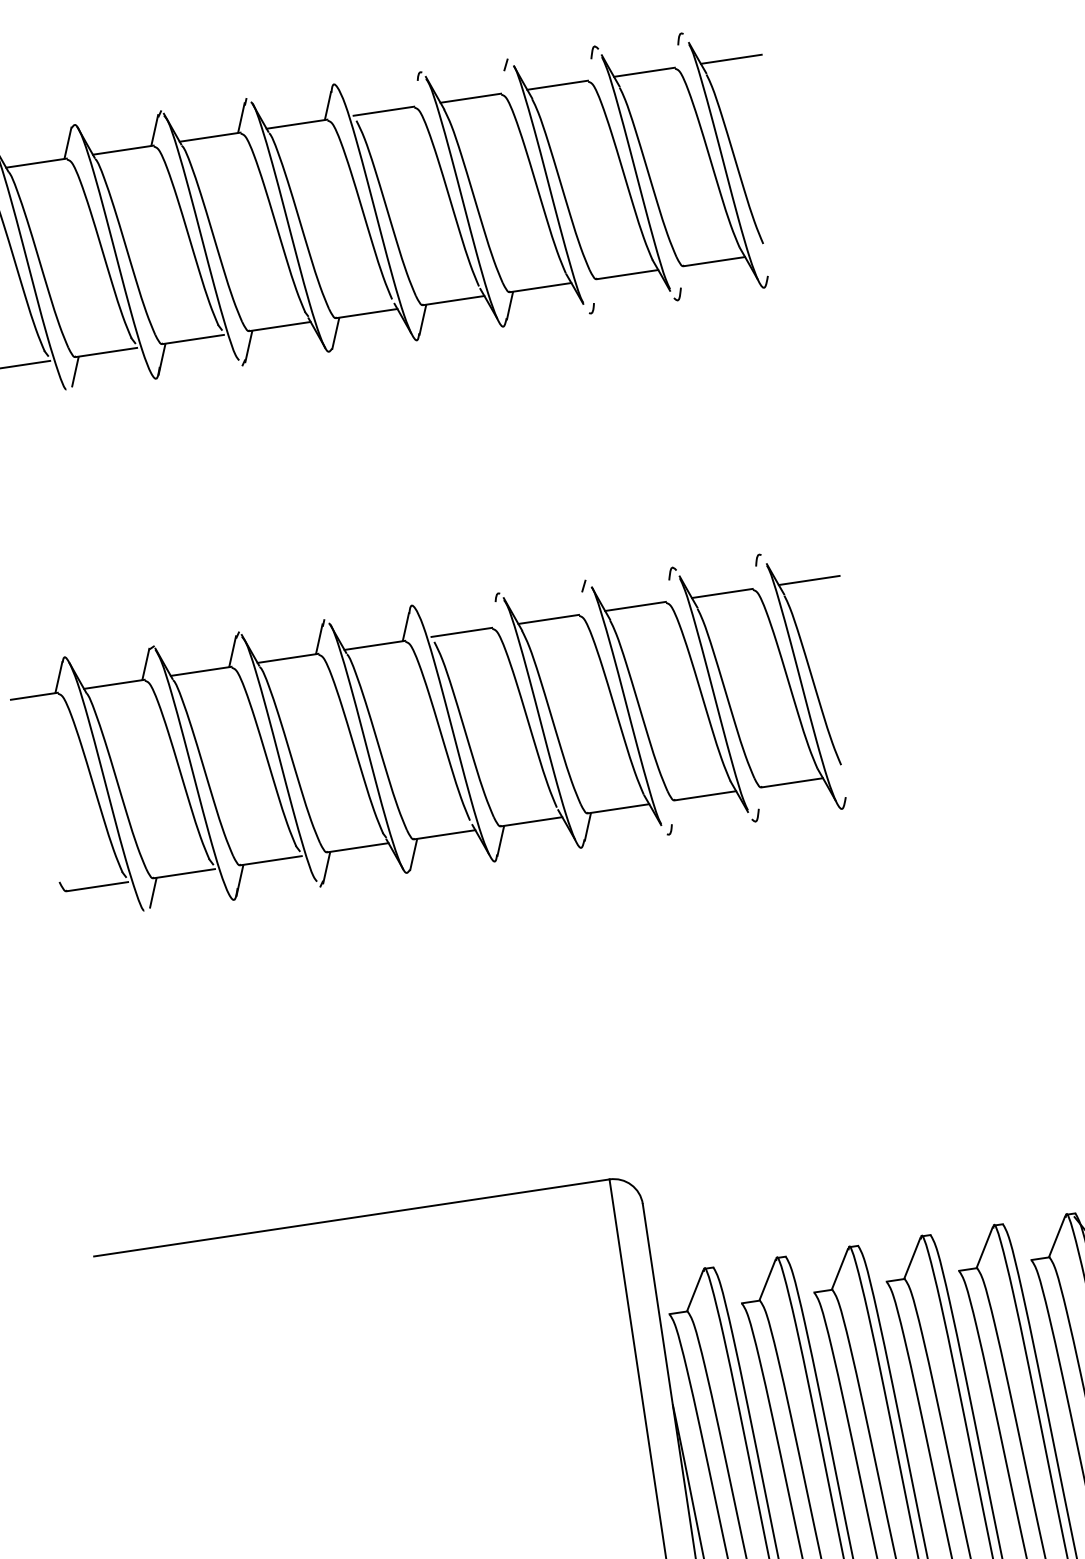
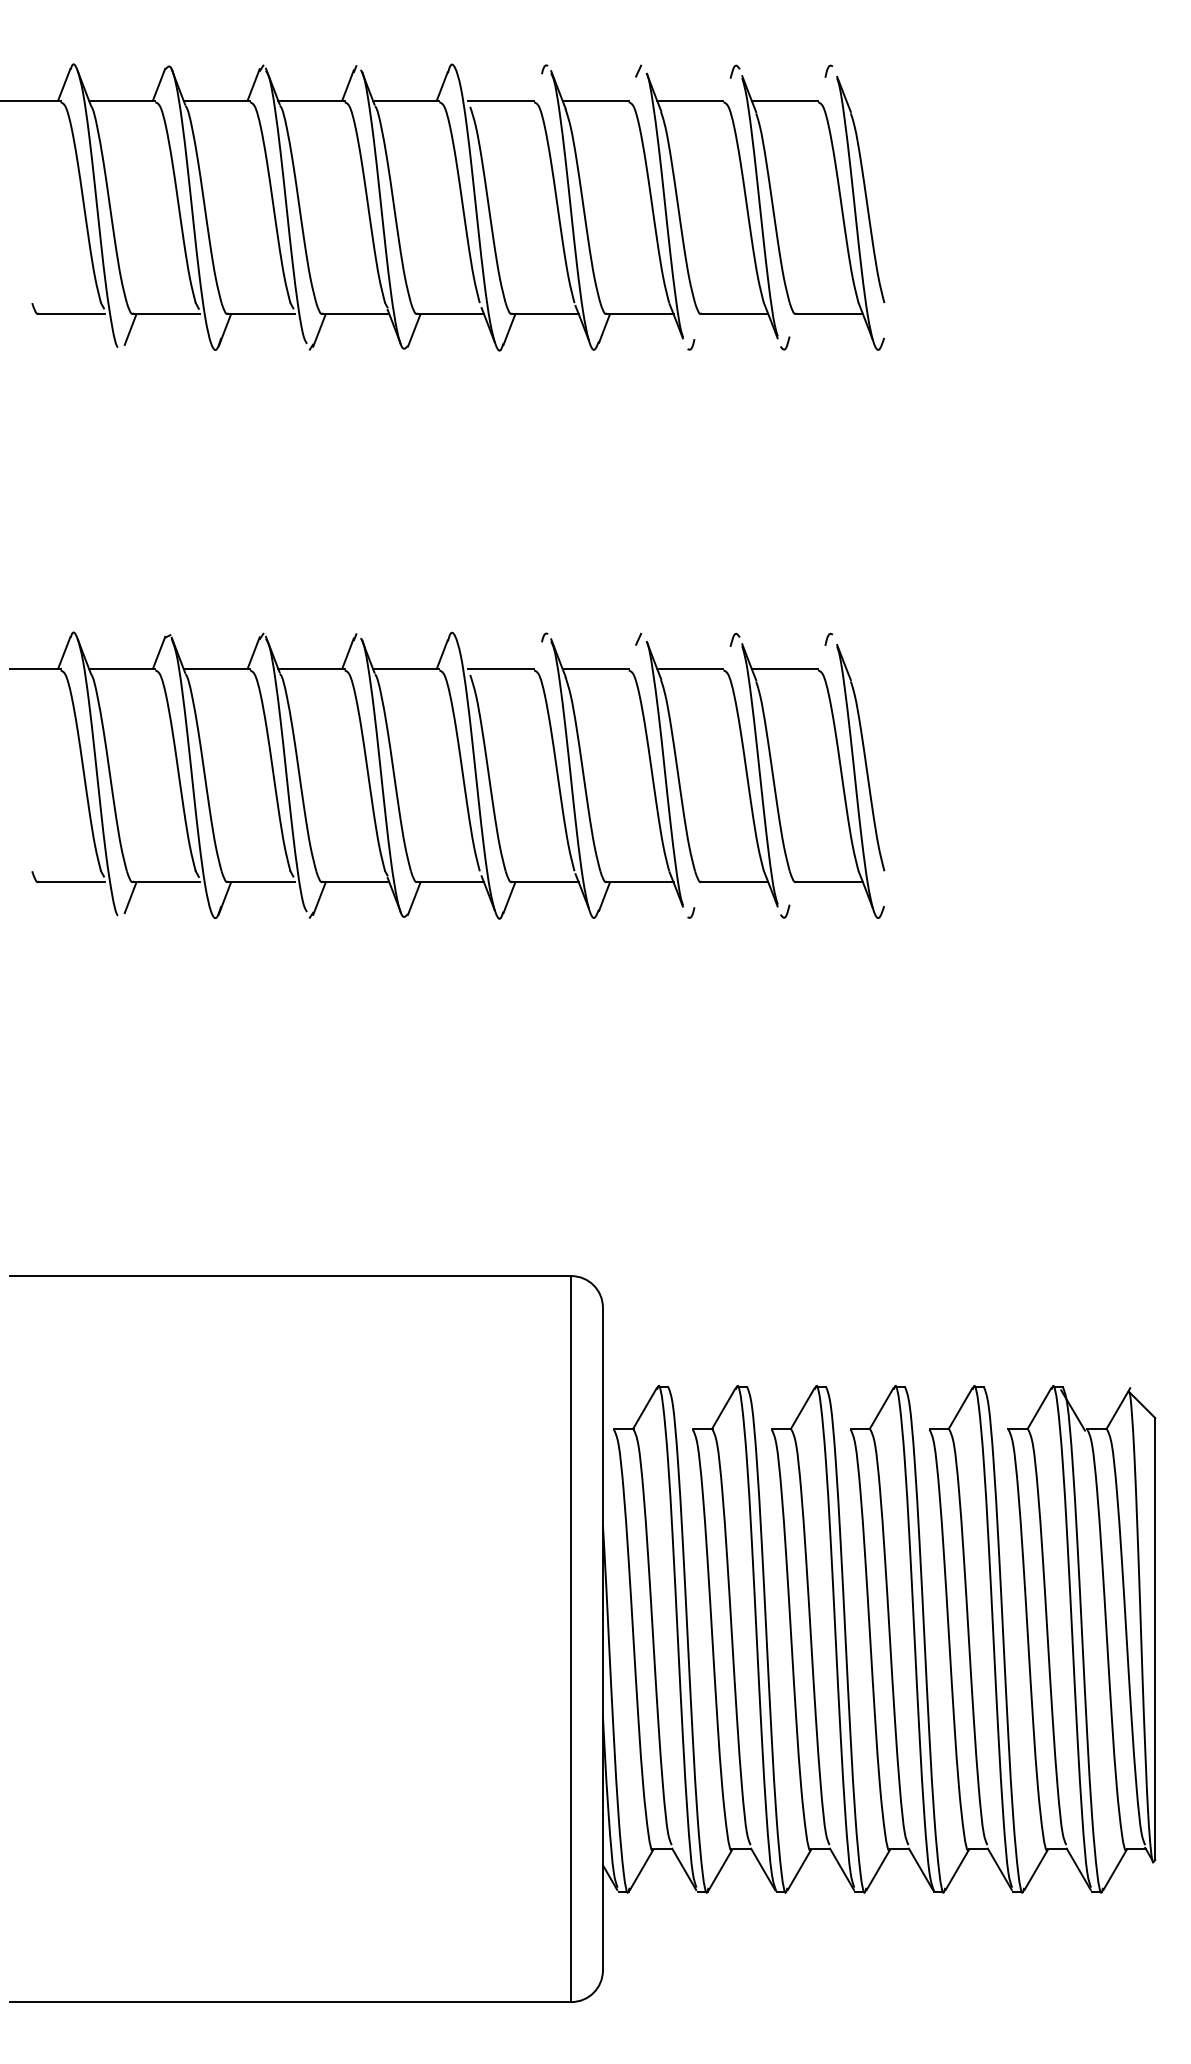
line: (731, 59) -> (879, 101), removed
line: (809, 580) -> (879, 669), removed

